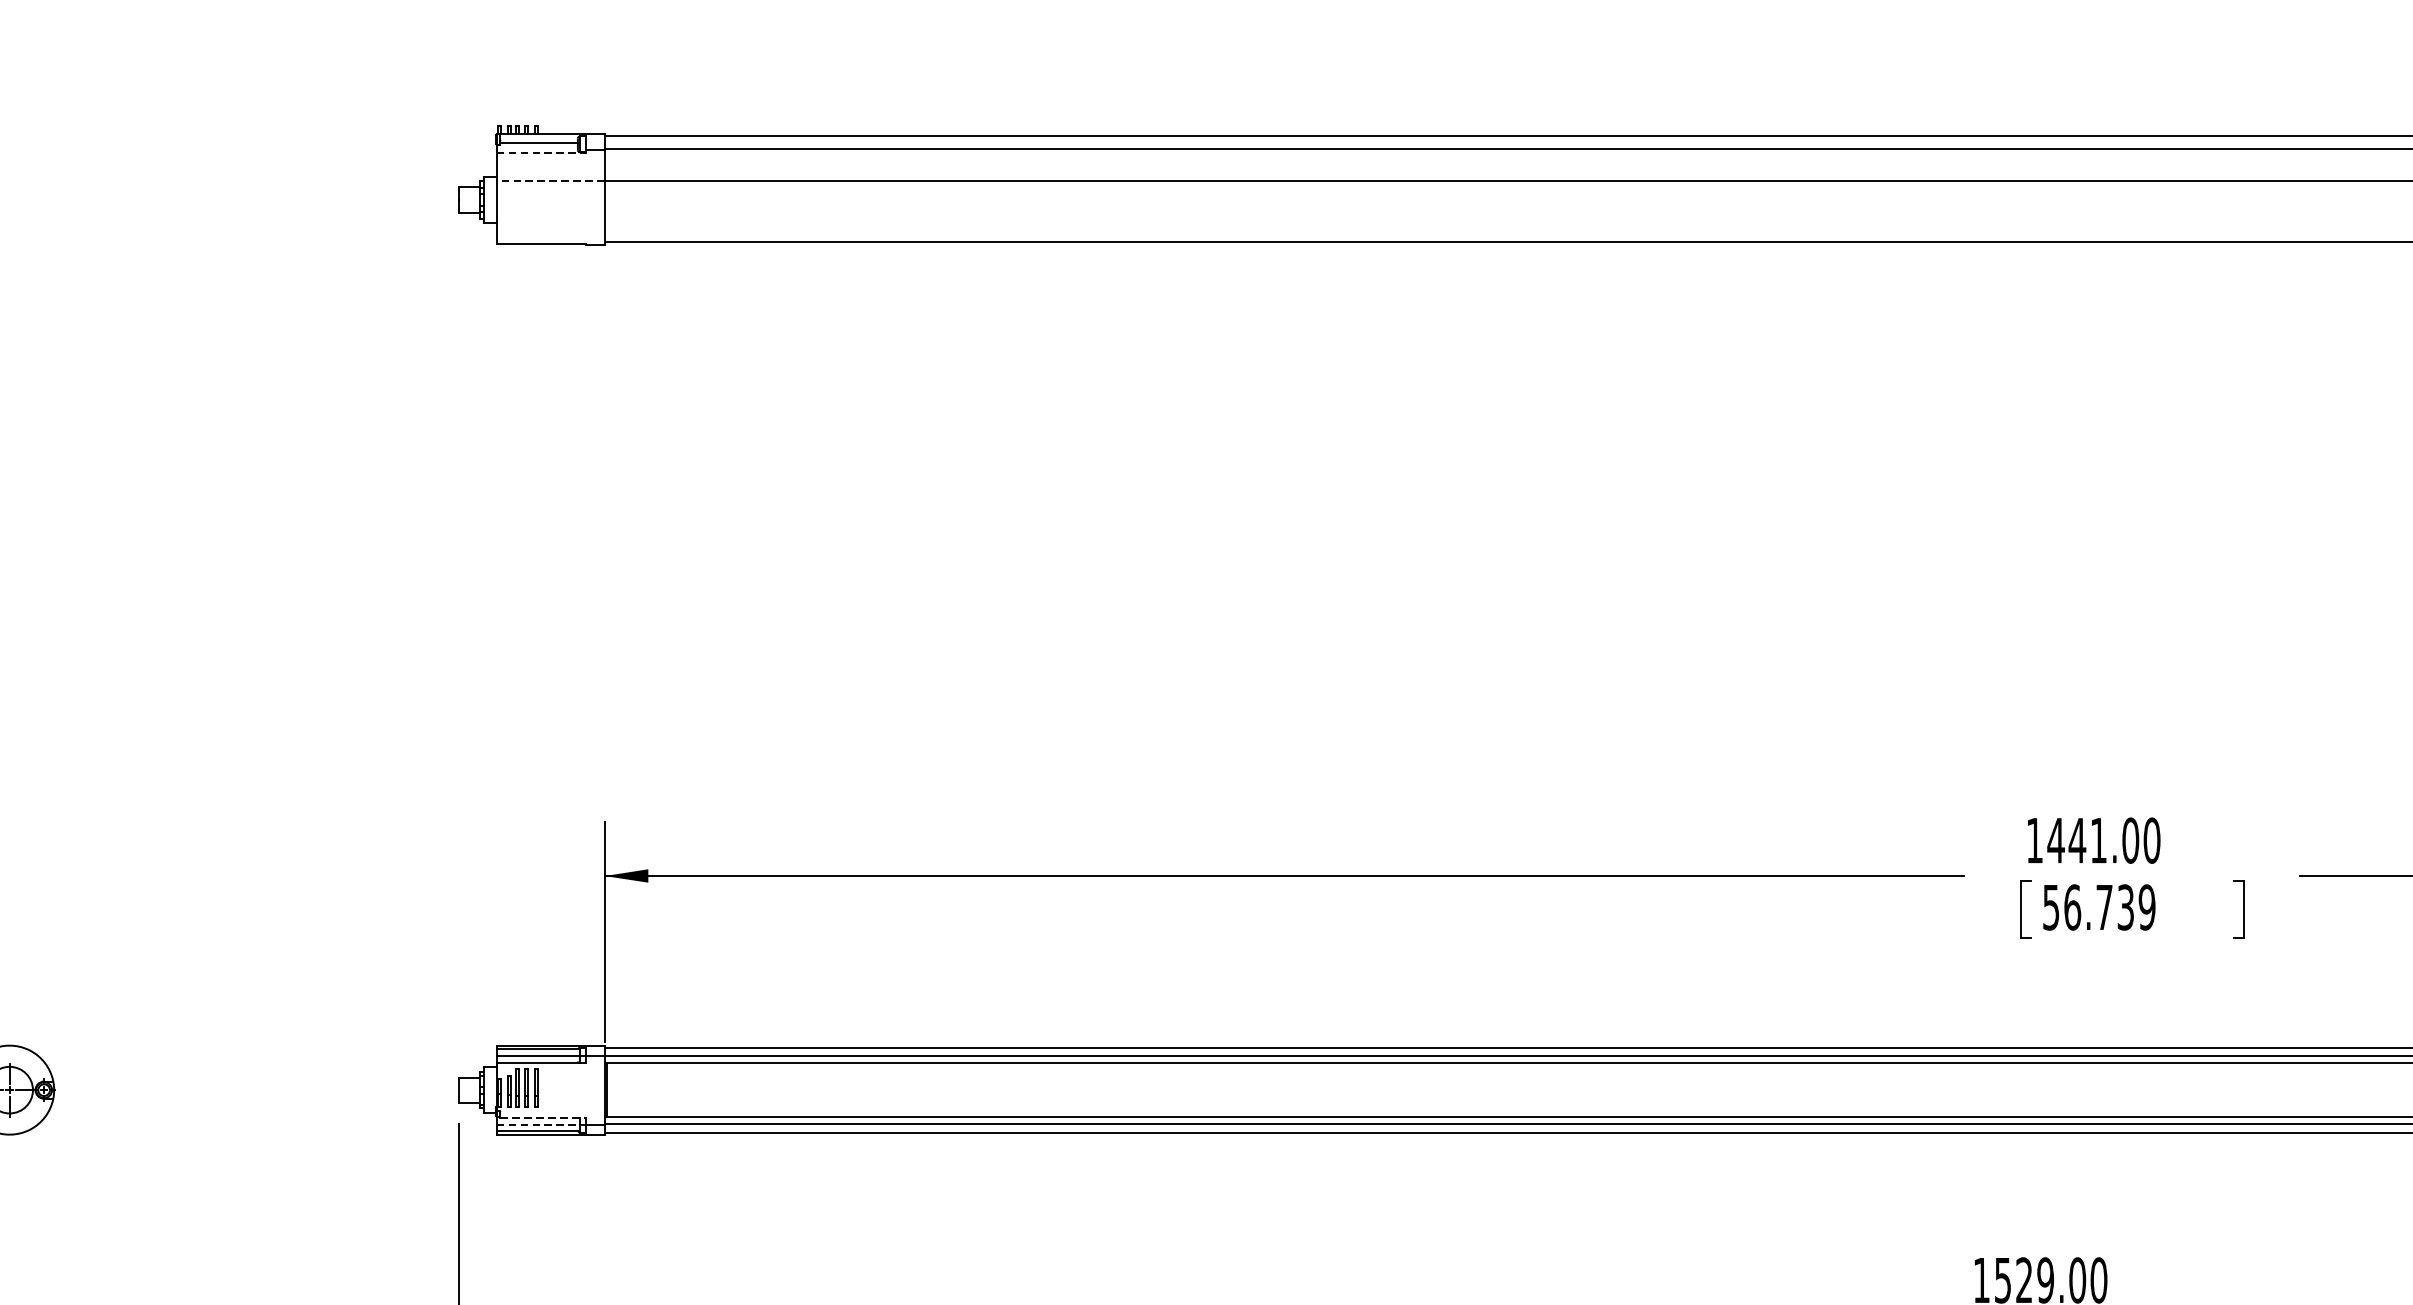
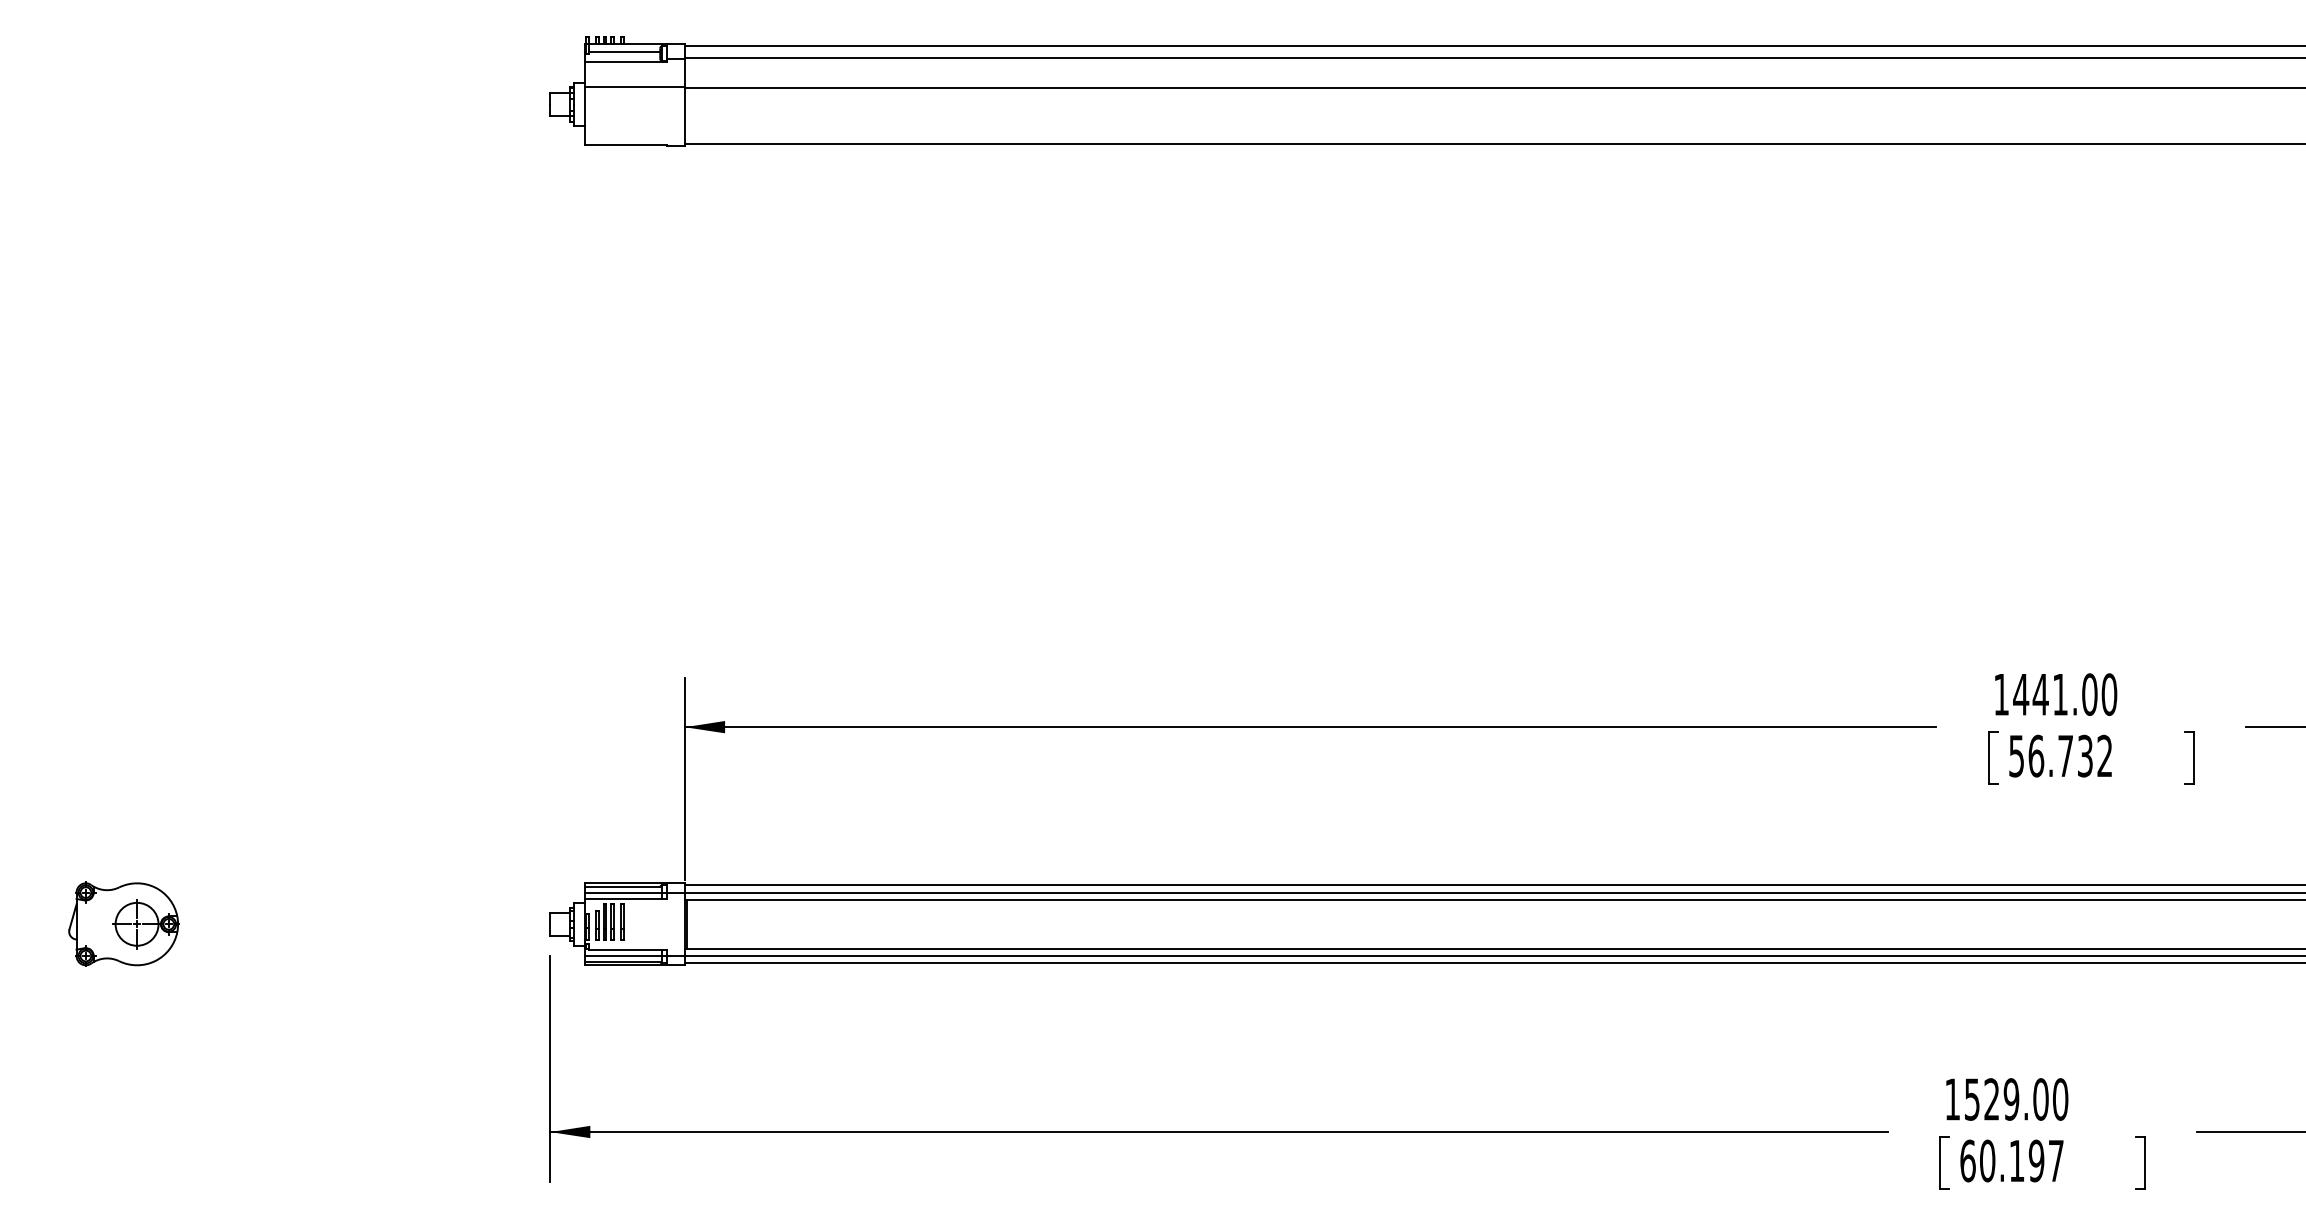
line: (541, 152) -> (626, 61), dashed -> solid
line: (551, 180) -> (635, 86), dashed -> solid
text: (2146, 906) -> (2104, 755), 56.739 -> 56.732
line: (543, 1117) -> (628, 949), dashed -> solid
line: (541, 1125) -> (626, 956), dashed -> solid

